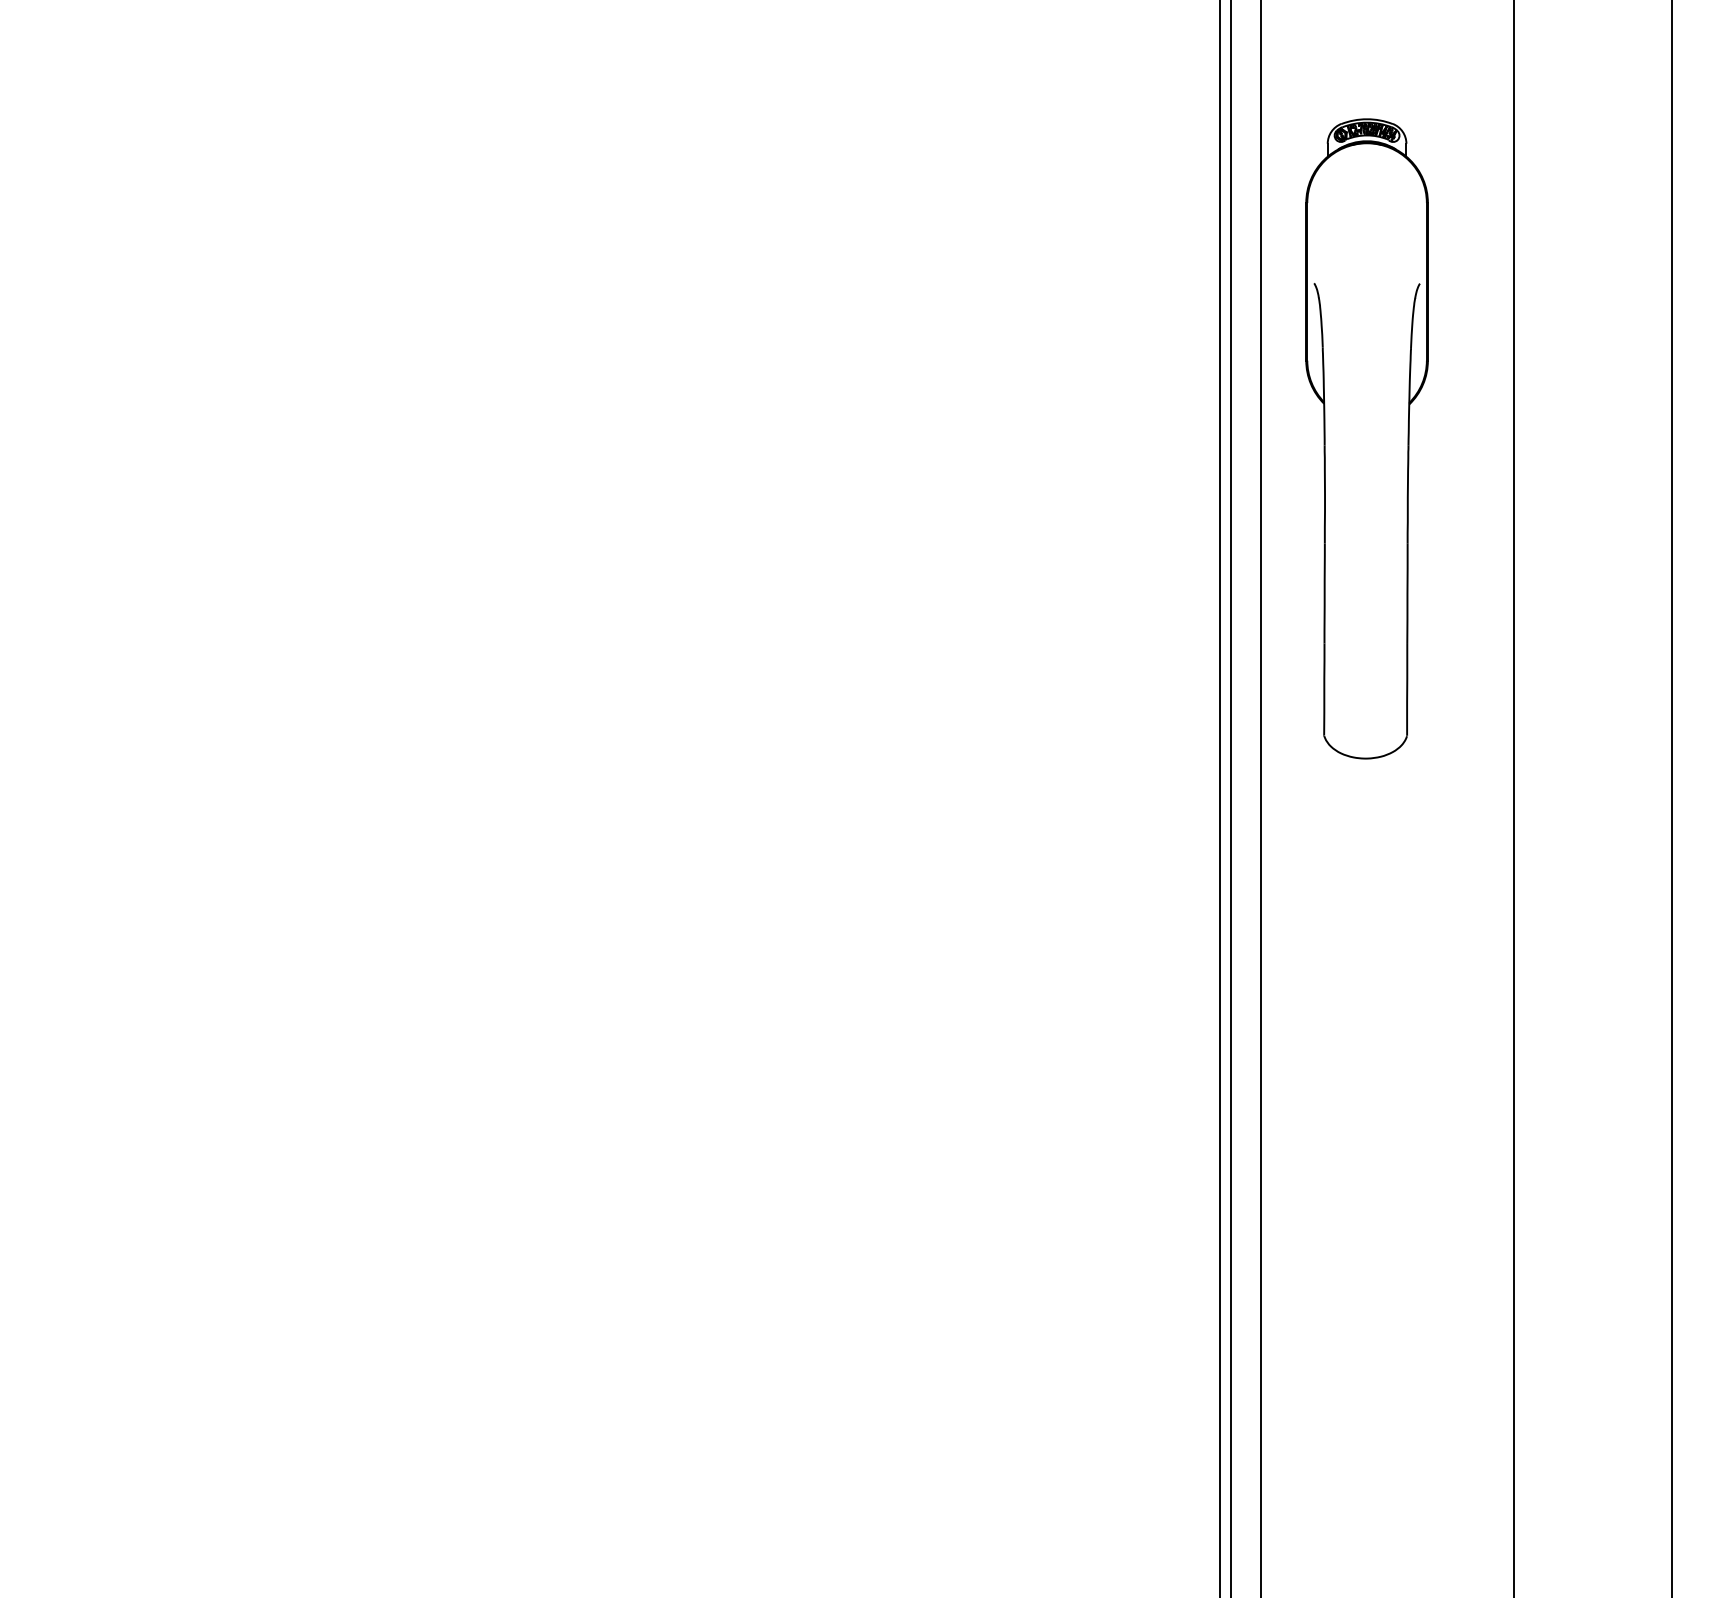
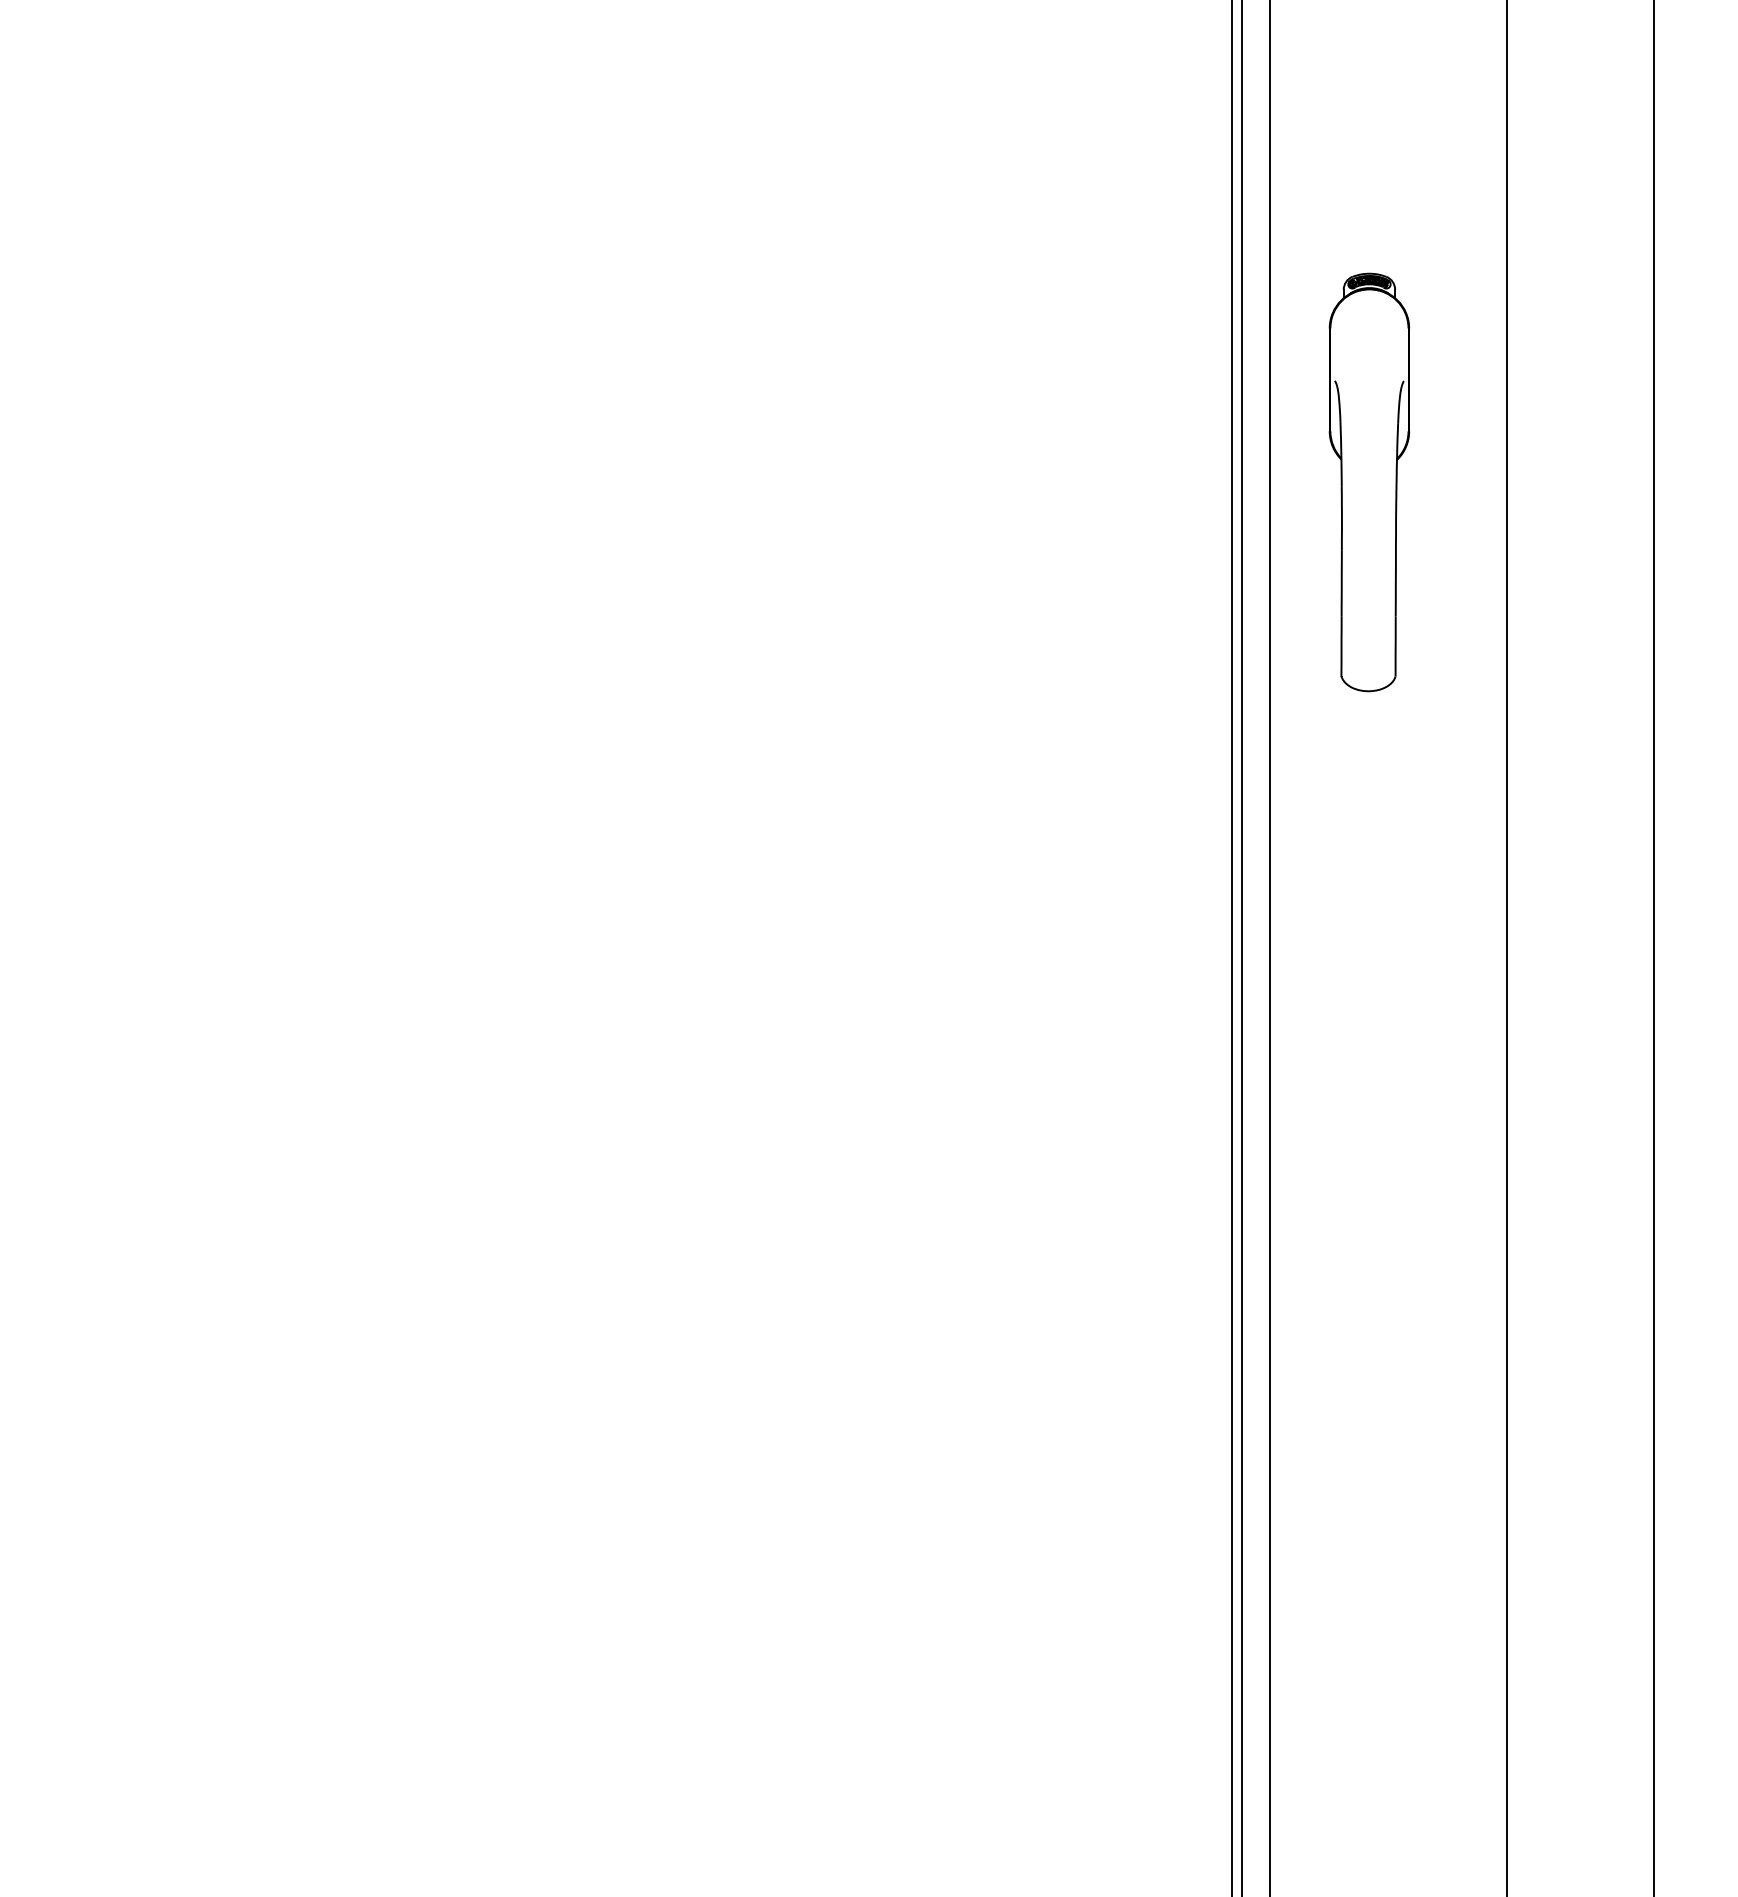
part: (1367, 438) -> (1369, 482), size x0.7

